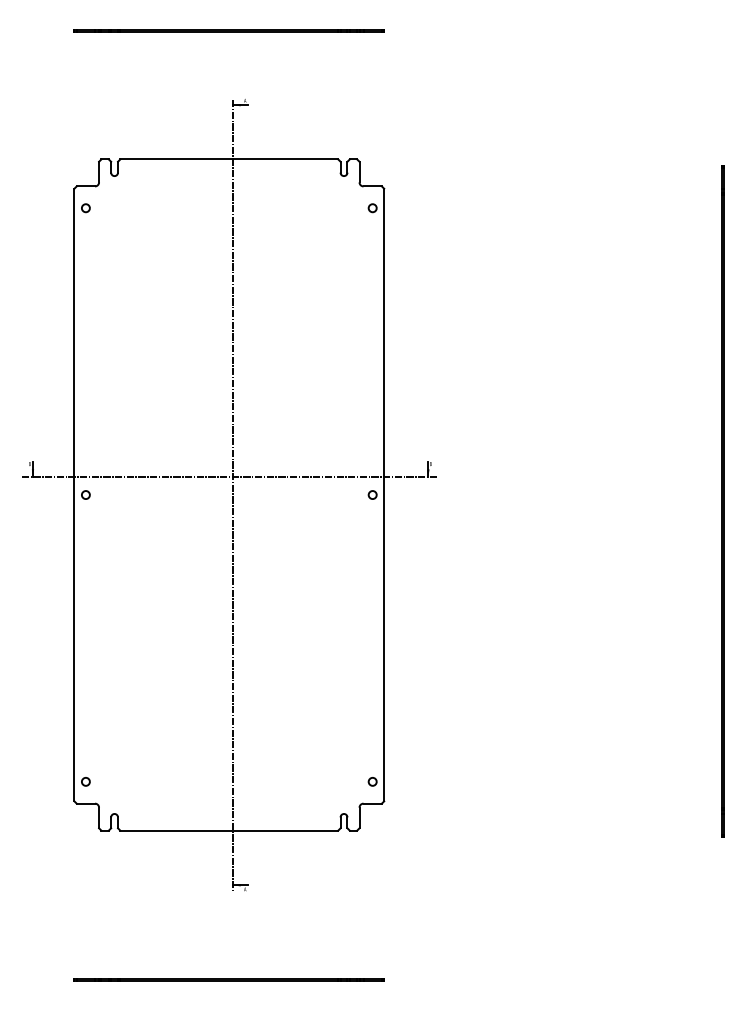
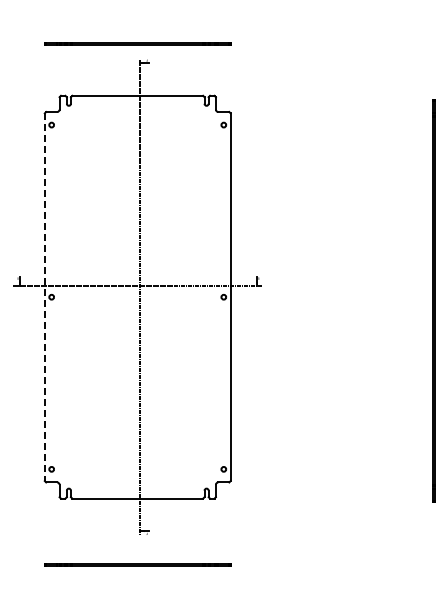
line: (228, 30) -> (137, 43), moved
line: (73, 495) -> (44, 297), solid -> dashed
line: (228, 978) -> (137, 564), moved

